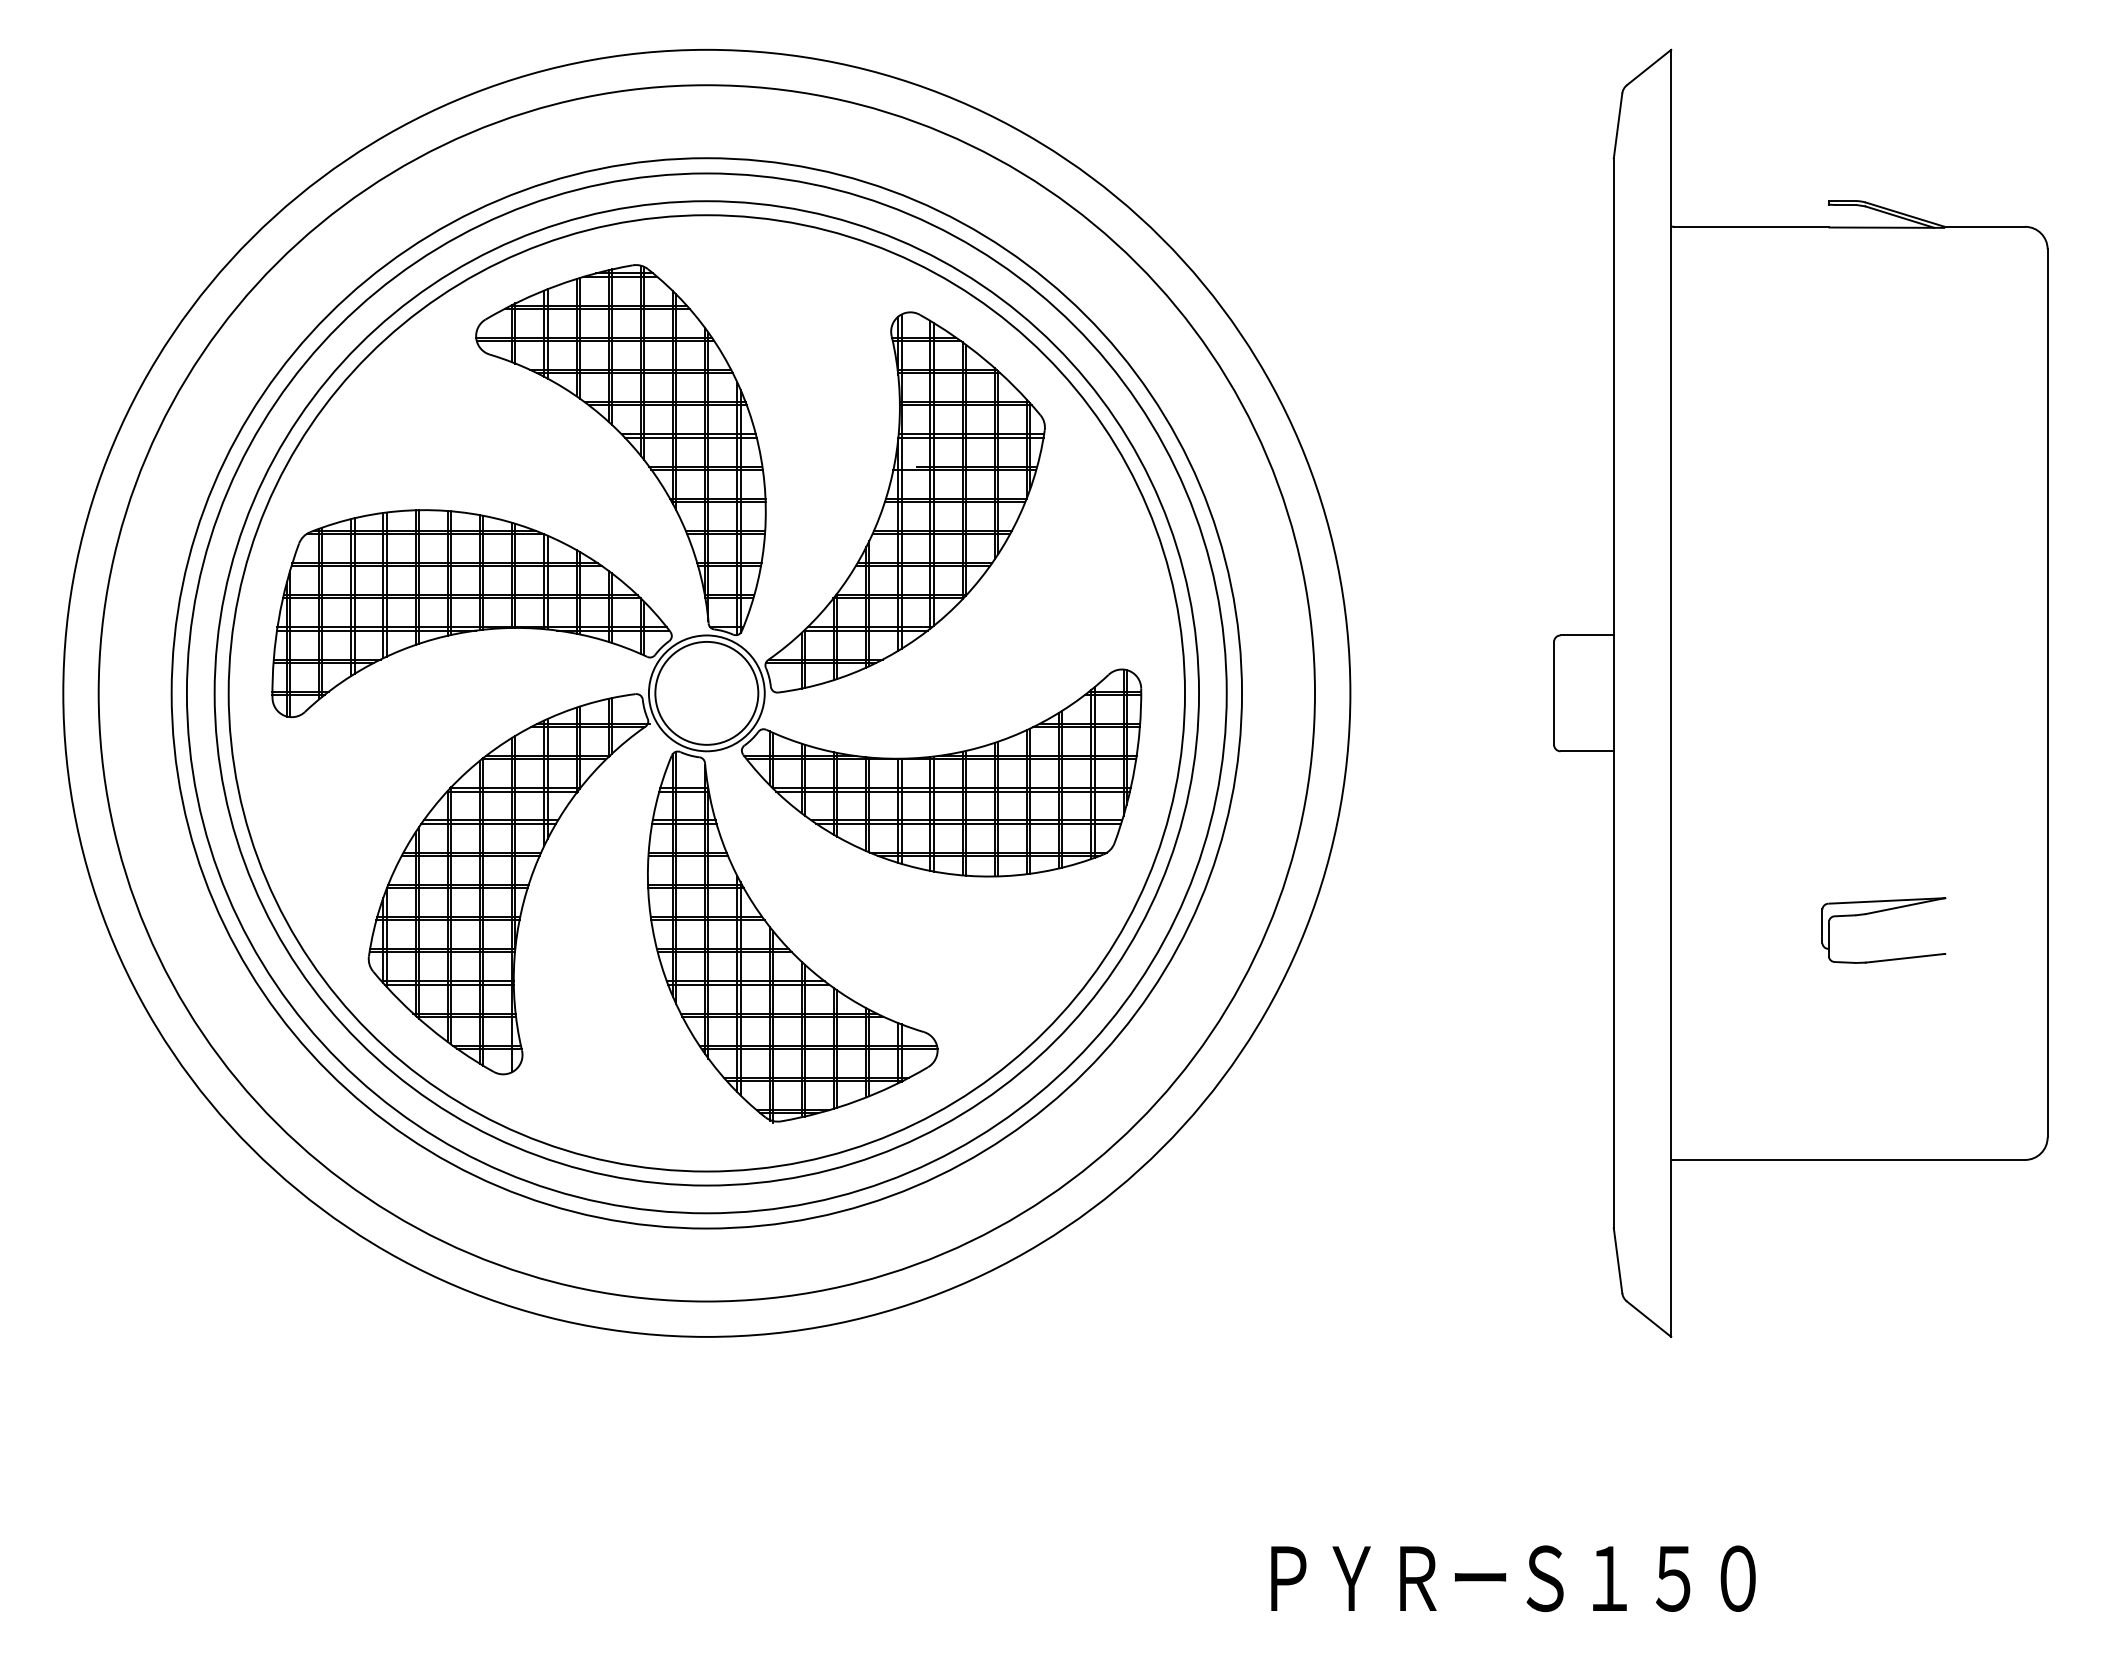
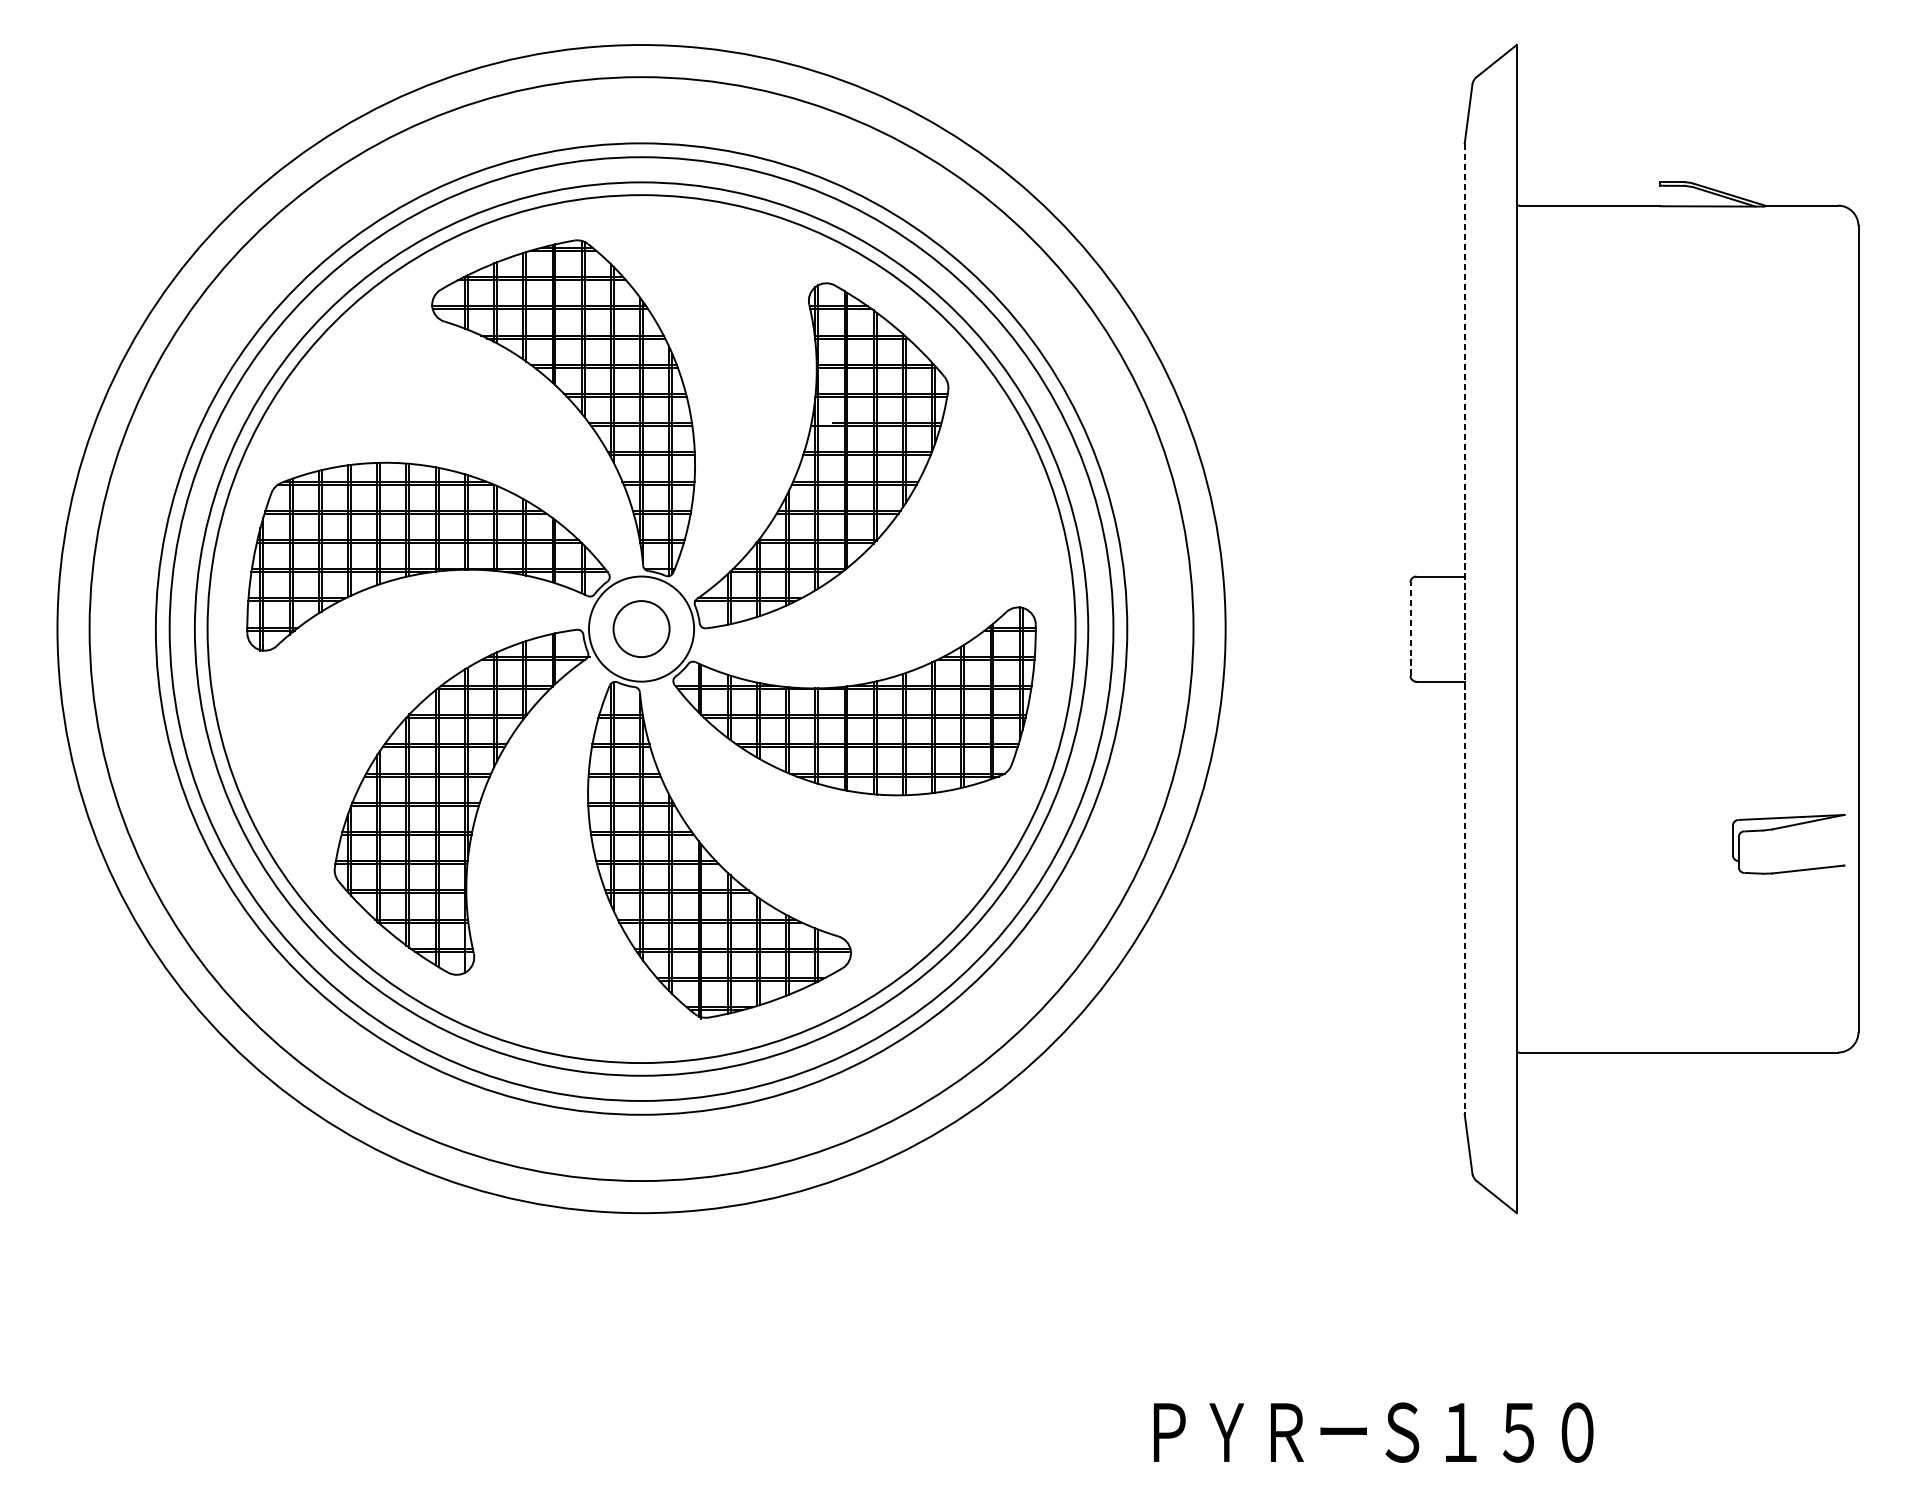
circle: (706, 692) -> (641, 628), size x0.6
line: (1554, 692) -> (1410, 628), solid -> dashed
line: (1613, 693) -> (1464, 629), solid -> dashed
part: (1879, 912) -> (1784, 827), moved

